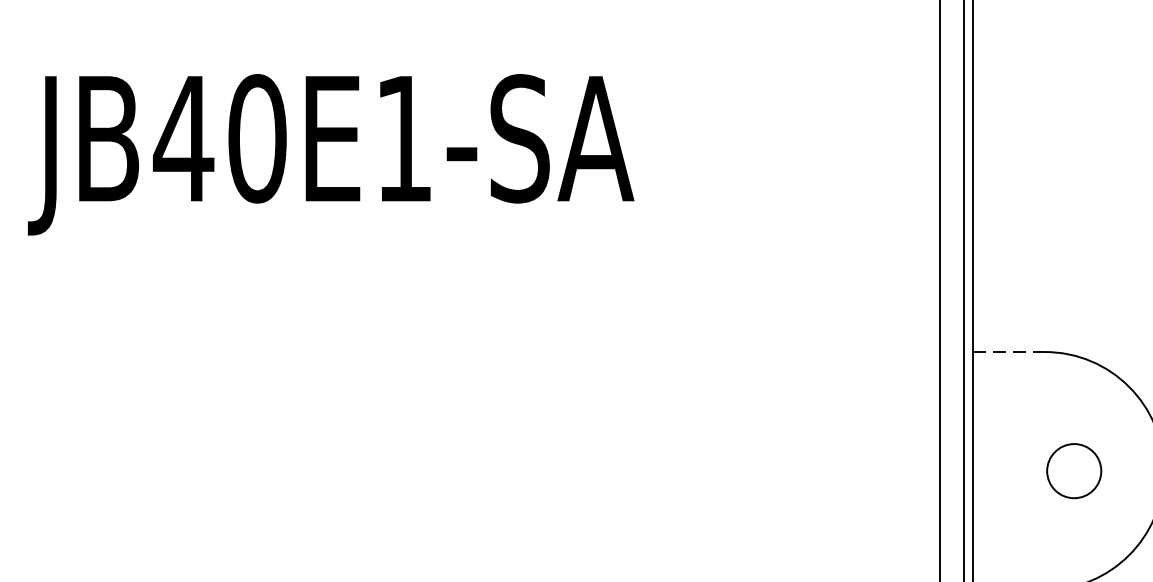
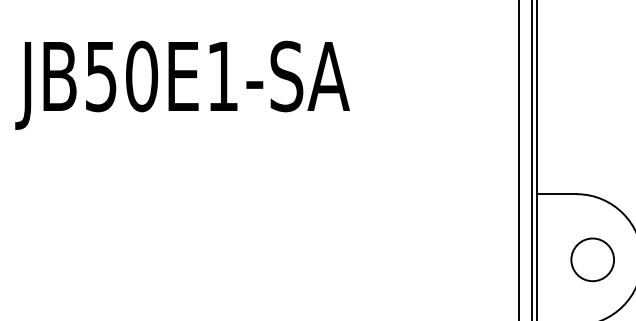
text: (184, 140) -> (101, 77), JB40E1-SA -> JB50E1-SA
line: (1008, 352) -> (556, 194), dashed -> solid
circle: (1073, 470) -> (592, 259), size x1.43

